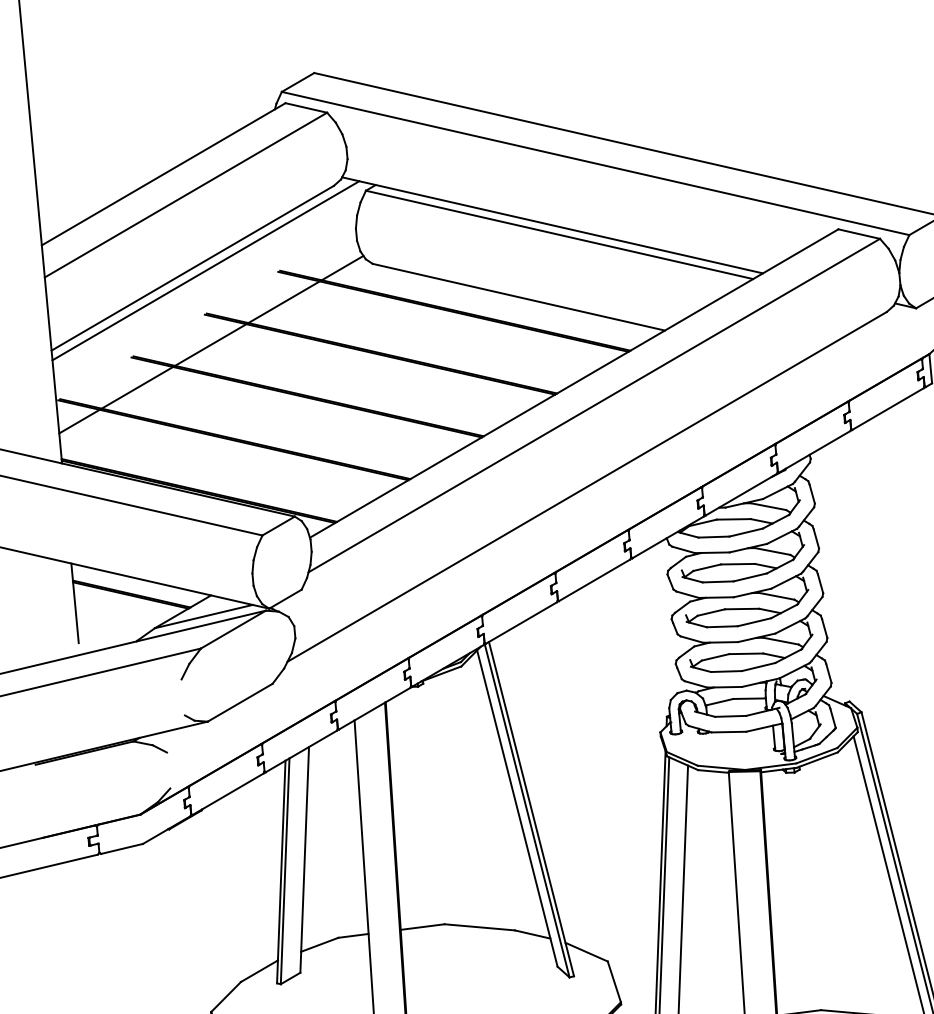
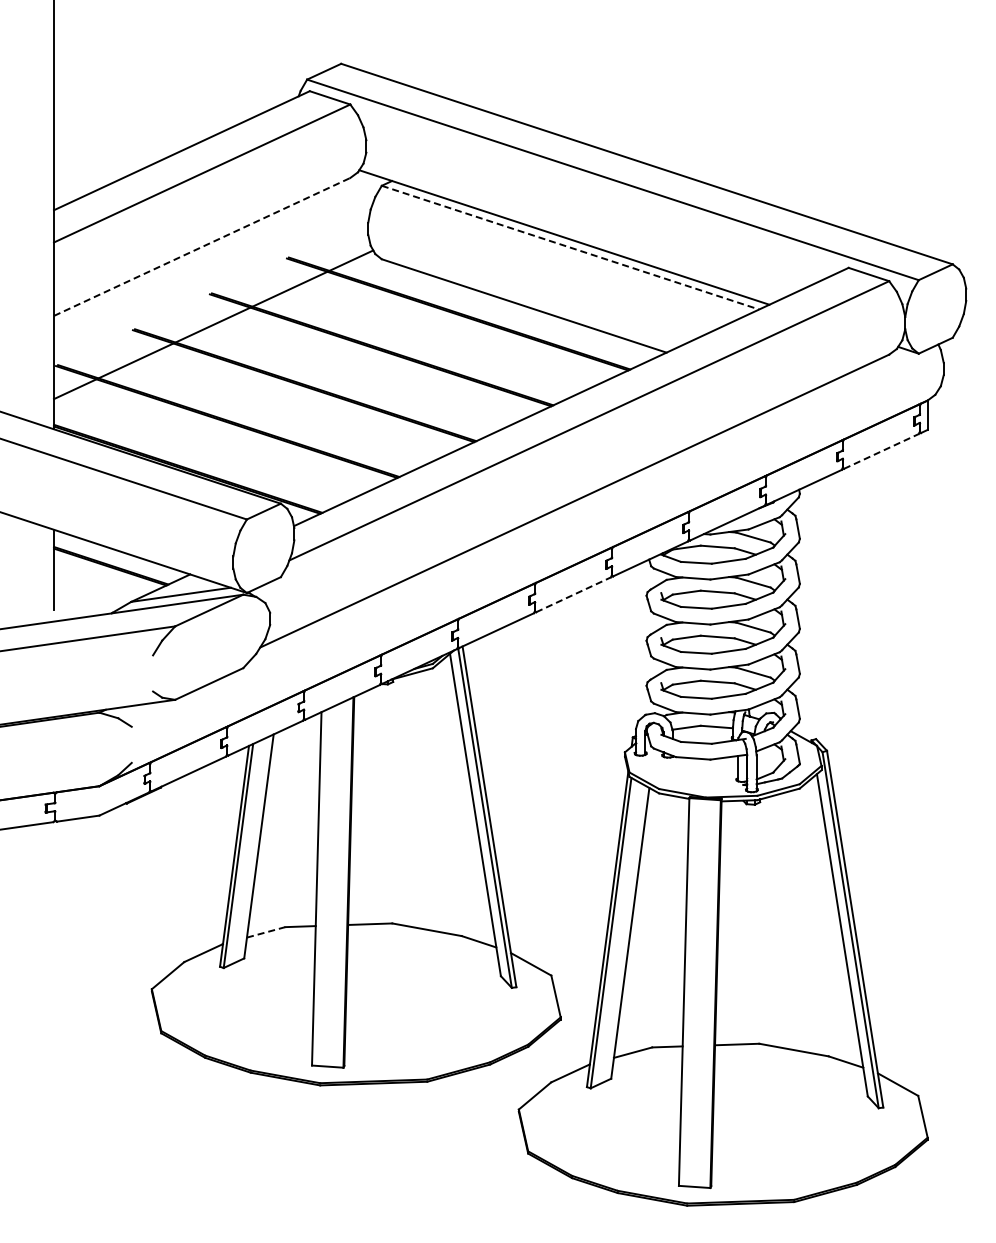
line: (559, 234) -> (570, 247), solid -> dashed
line: (193, 267) -> (202, 246), solid -> dashed
line: (206, 270) -> (215, 250), removed
line: (888, 409) -> (881, 451), solid -> dashed
line: (595, 579) -> (574, 594), solid -> dashed
line: (320, 944) -> (266, 932), solid -> dashed

